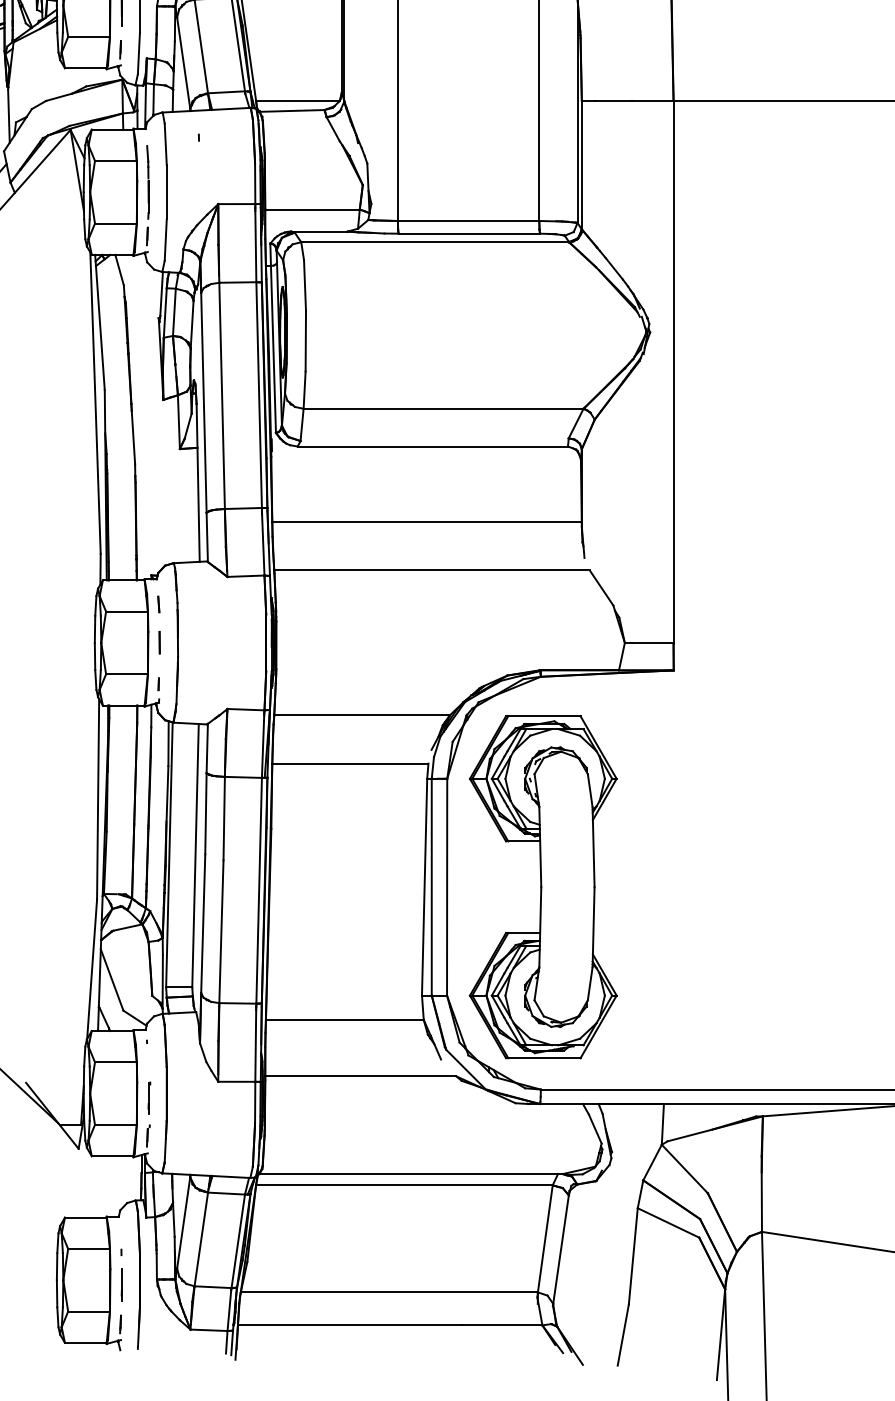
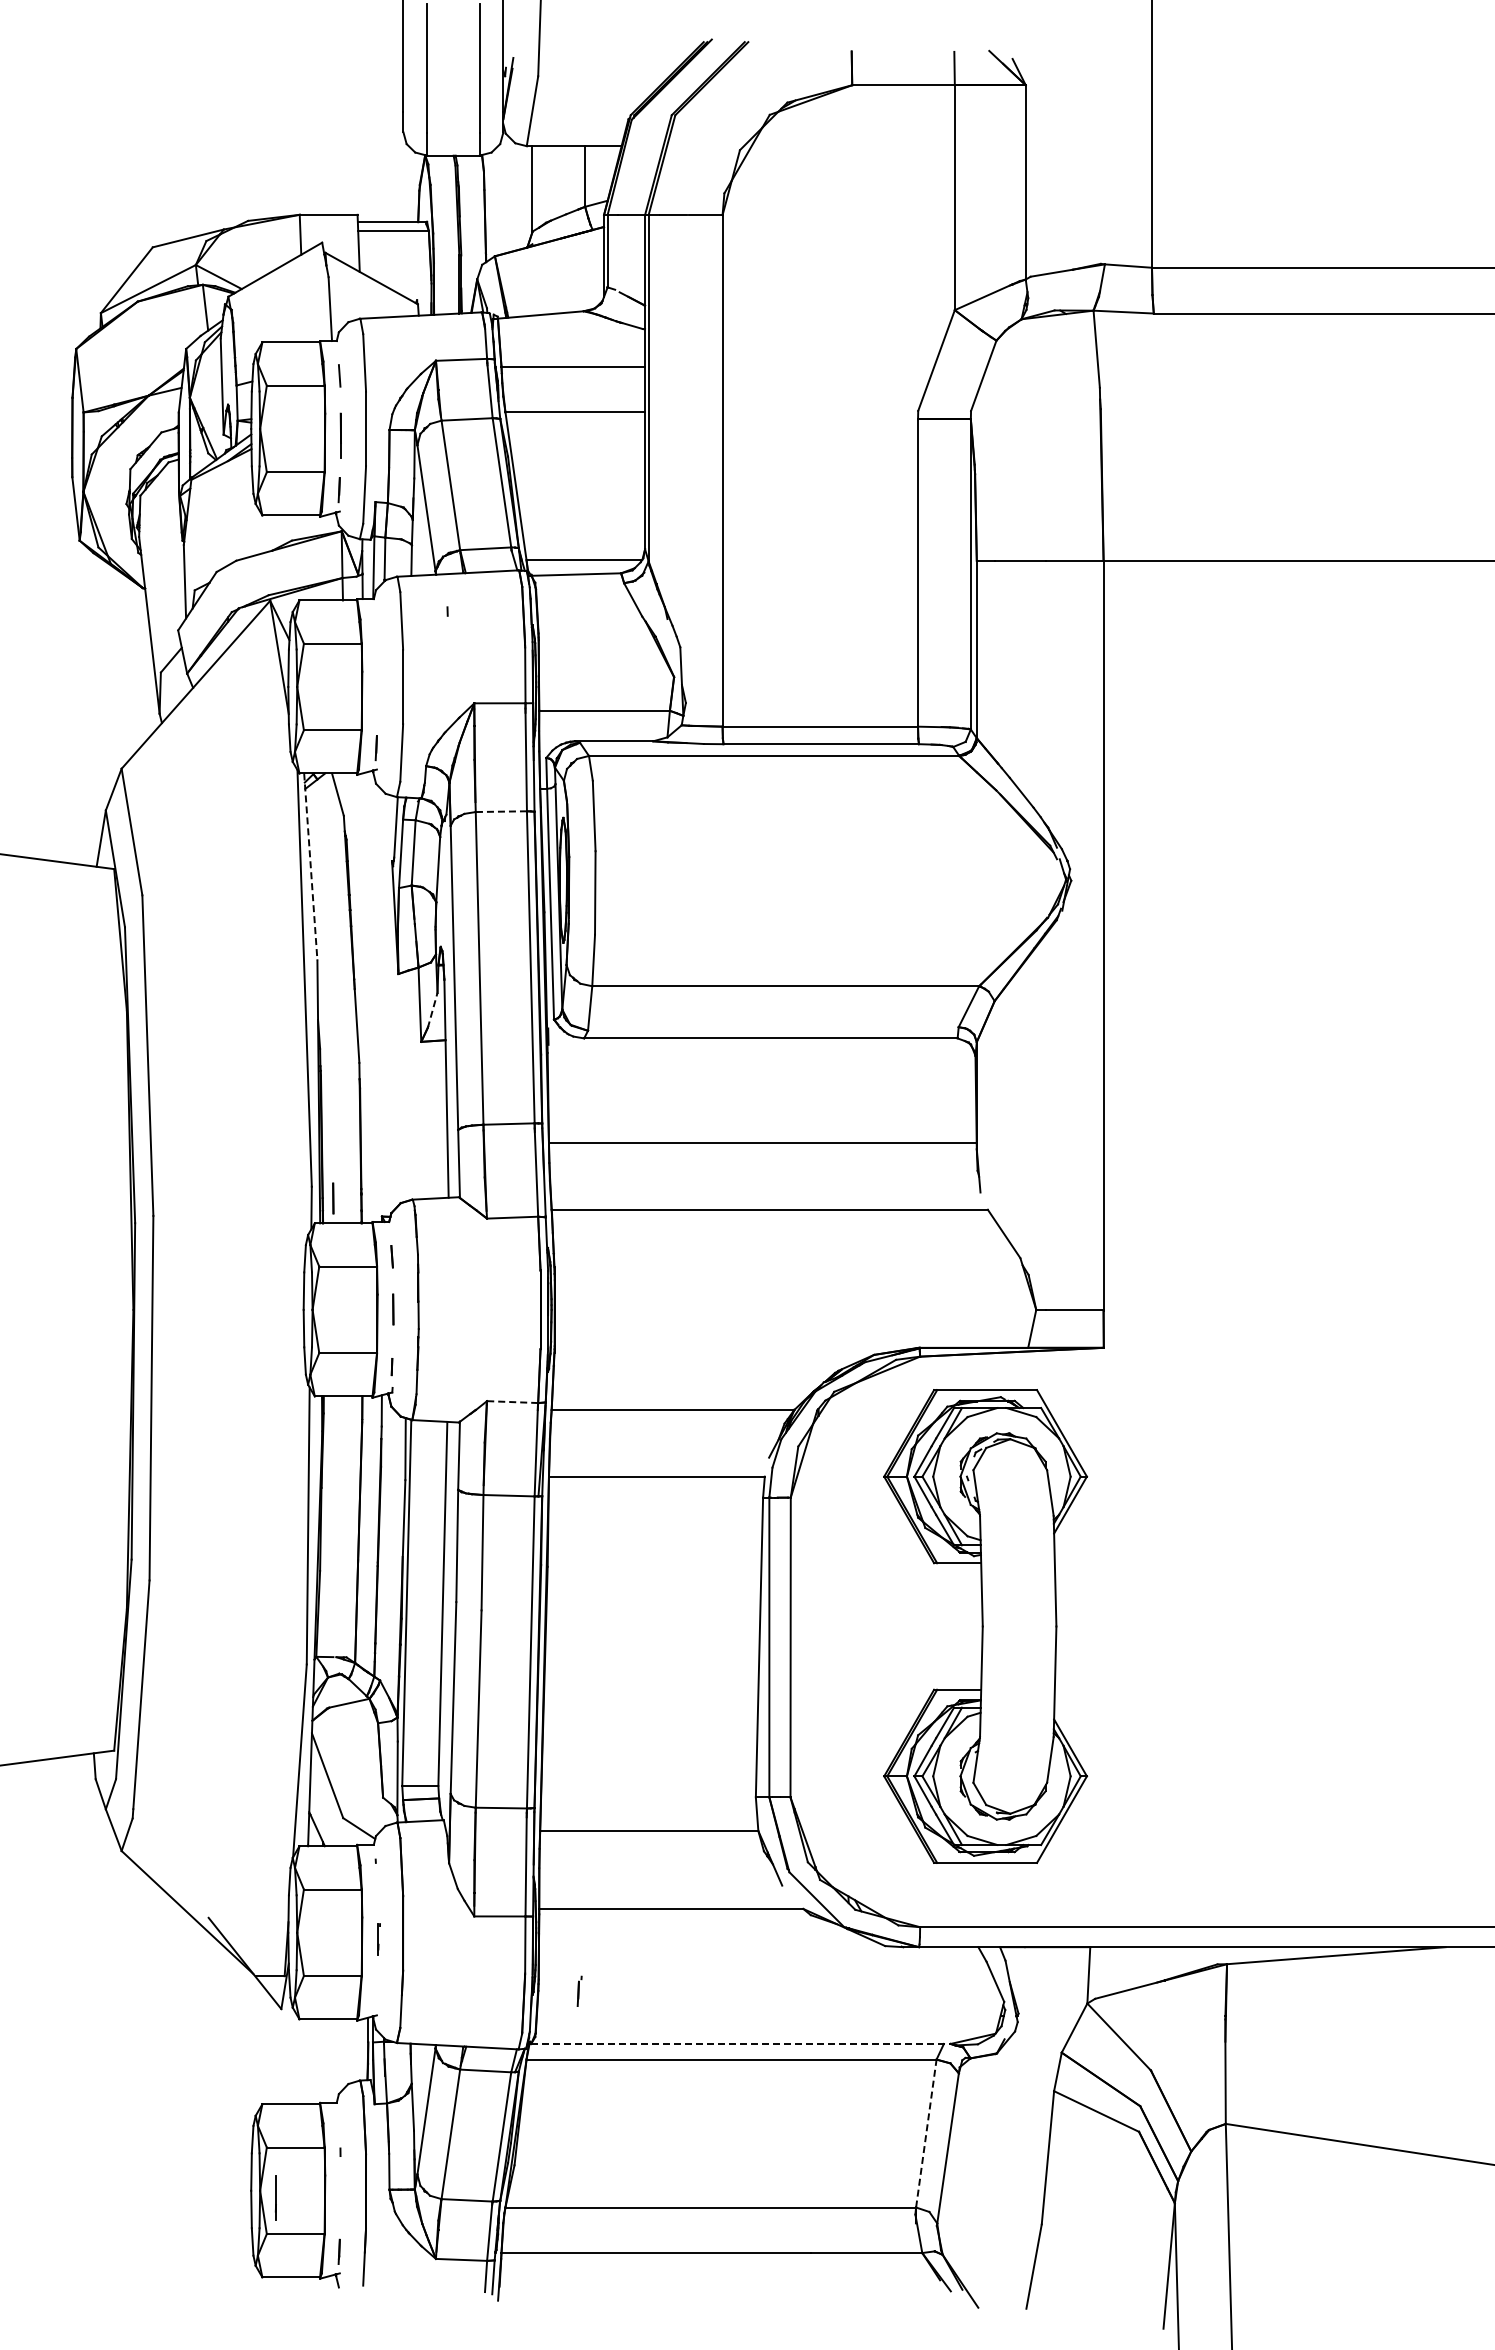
line: (148, 182) -> (377, 673), removed
line: (237, 282) -> (501, 811), solid -> dashed
line: (99, 322) -> (310, 866), solid -> dashed
line: (188, 426) -> (432, 1010), solid -> dashed
line: (116, 562) -> (333, 1198), added
line: (245, 709) -> (512, 1402), solid -> dashed
part: (543, 887) -> (985, 1626), moved
part: (149, 1098) -> (379, 1939), size x0.7
part: (148, 1135) -> (579, 1990), moved
line: (410, 1173) -> (740, 2043), solid -> dashed
line: (545, 1238) -> (926, 2133), solid -> dashed
line: (121, 1285) -> (275, 2197), moved

